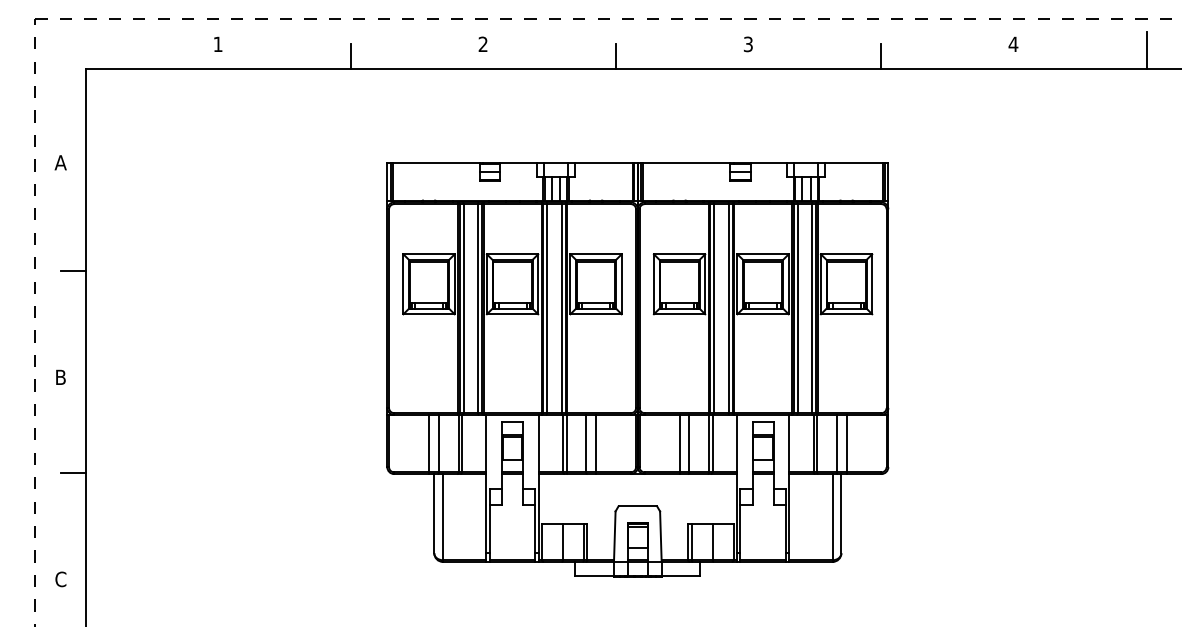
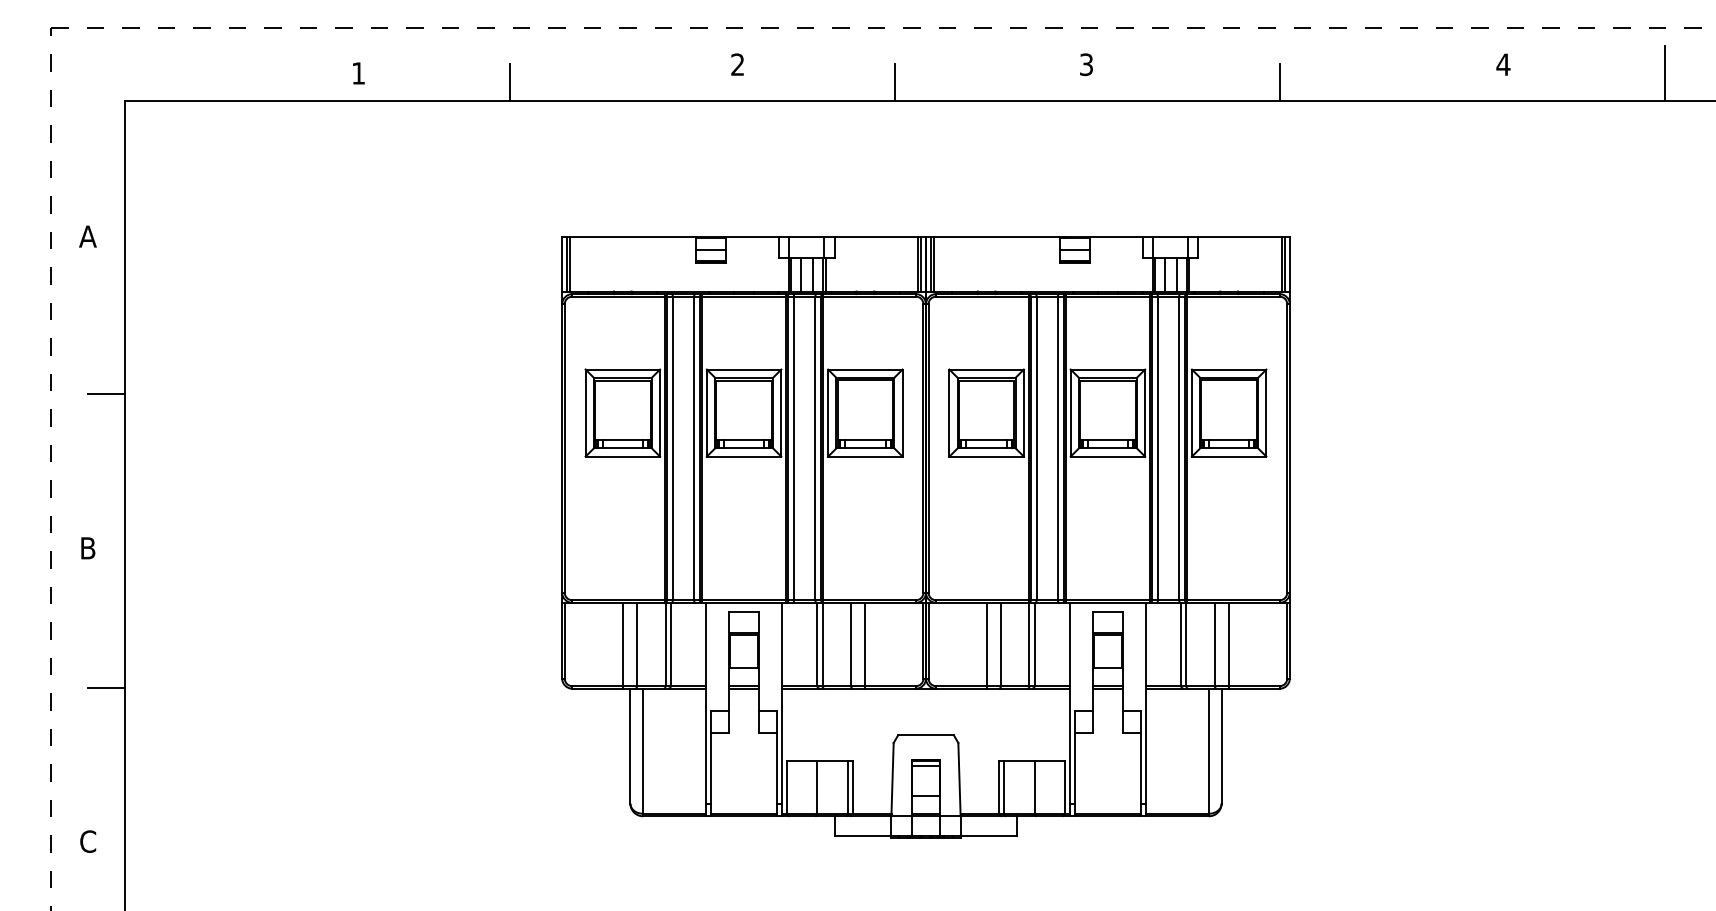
text: (218, 43) -> (359, 72), moved
text: (482, 43) -> (736, 63), moved
text: (1013, 43) -> (1503, 63), moved

